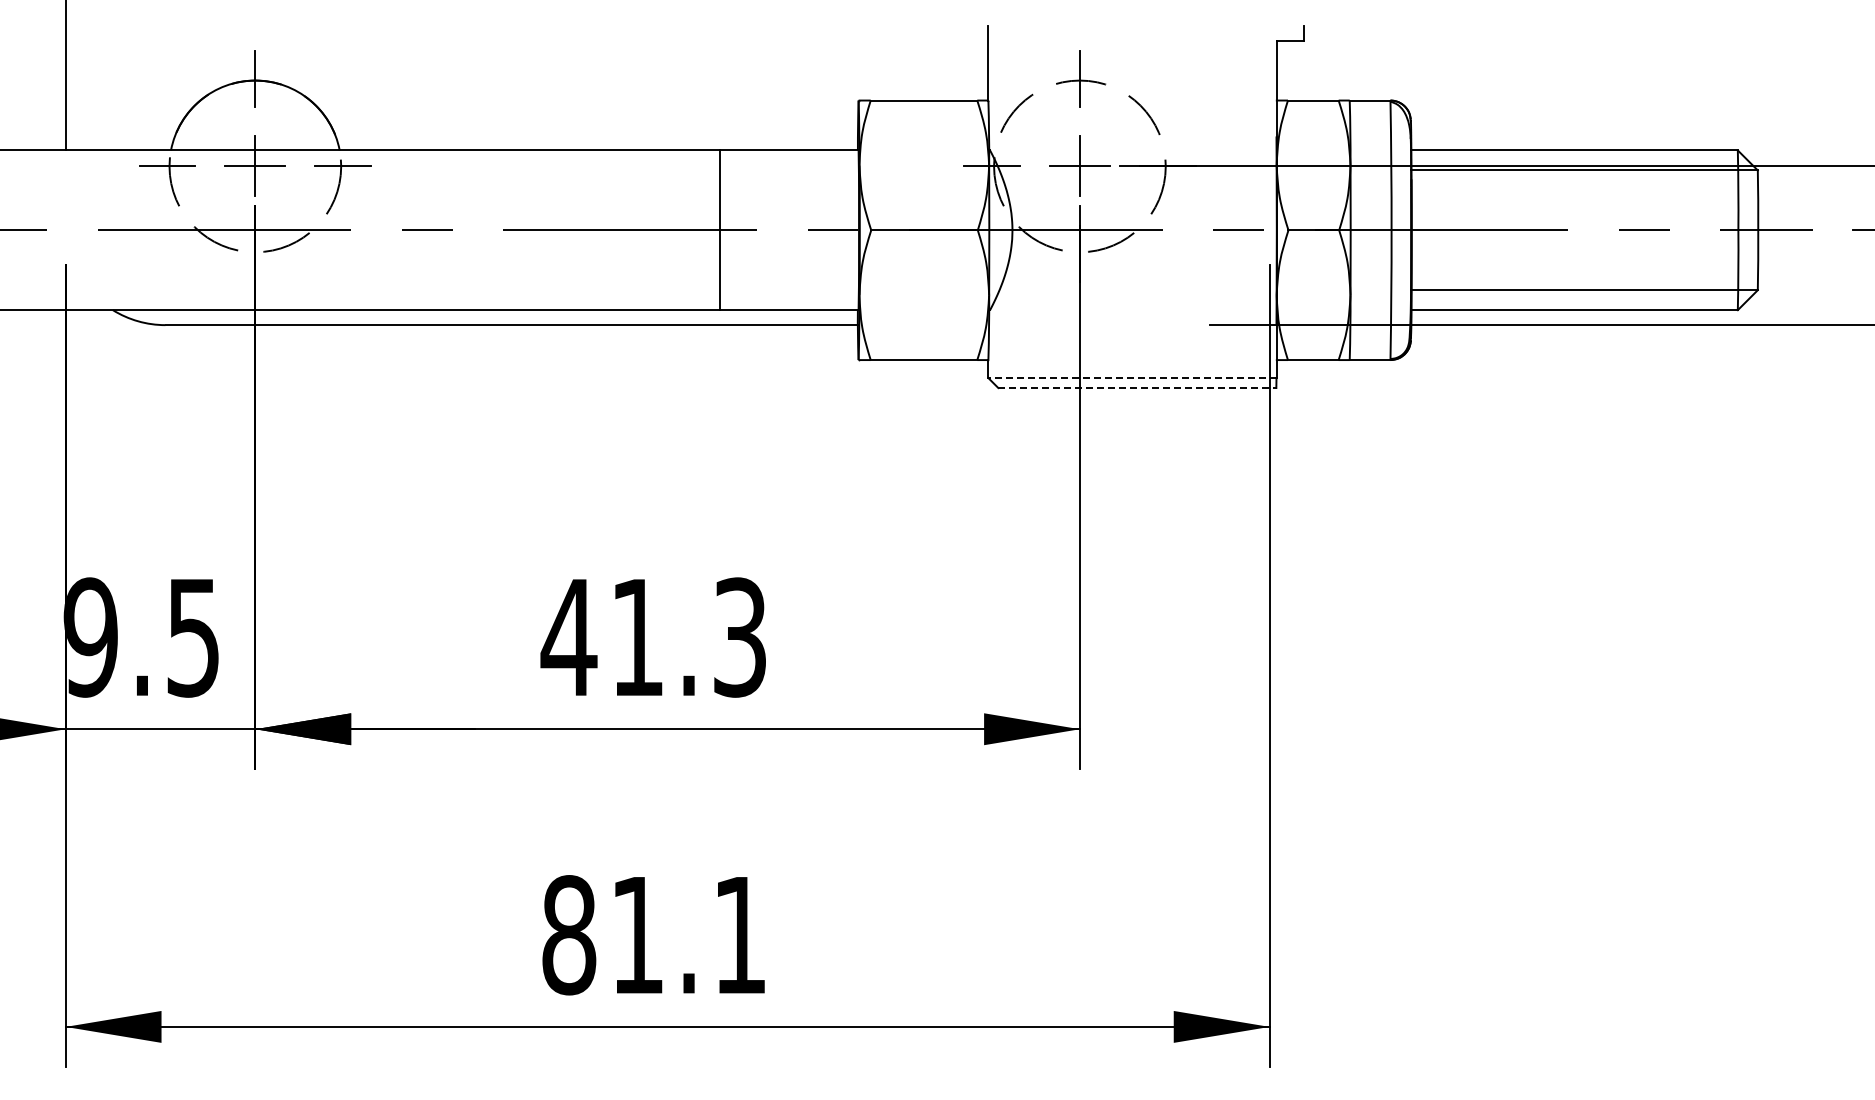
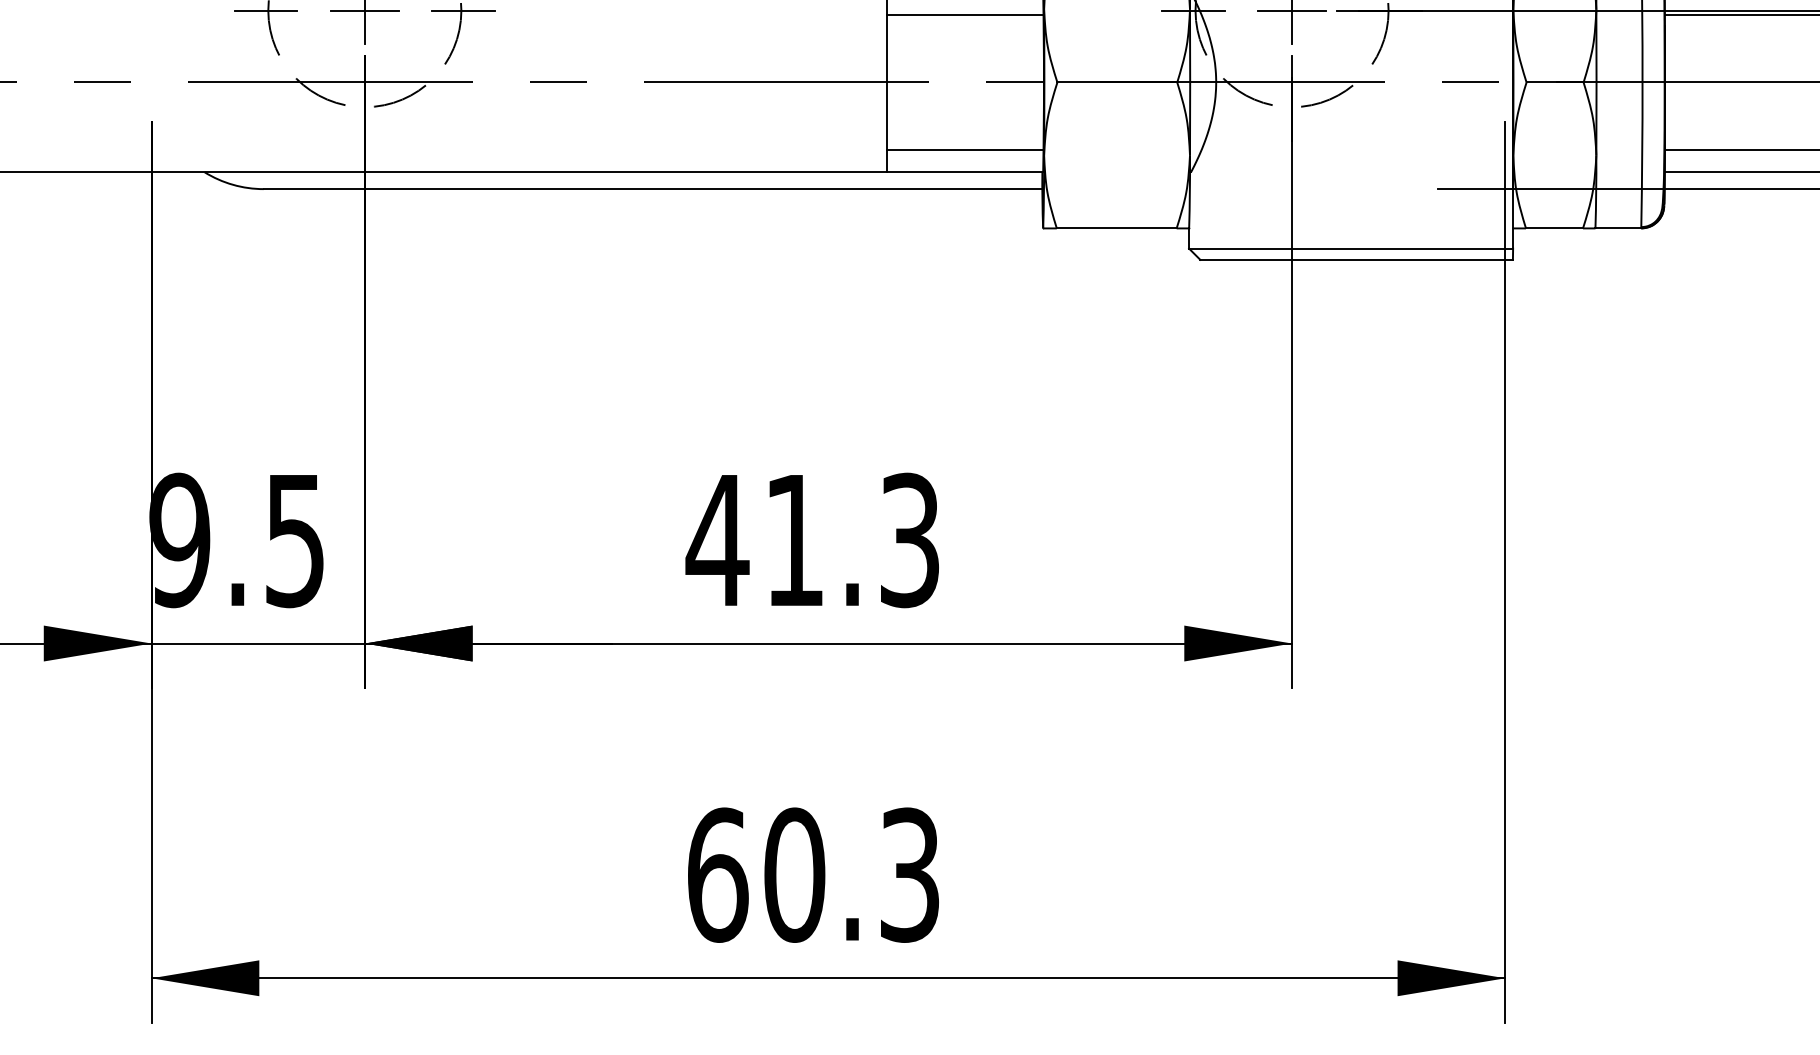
line: (789, 170) -> (965, 15), added
line: (789, 290) -> (965, 150), added
line: (1131, 378) -> (1350, 249), dashed -> solid
line: (1137, 388) -> (1356, 260), dashed -> solid
text: (653, 935) -> (812, 875), 81.1 -> 60.3

